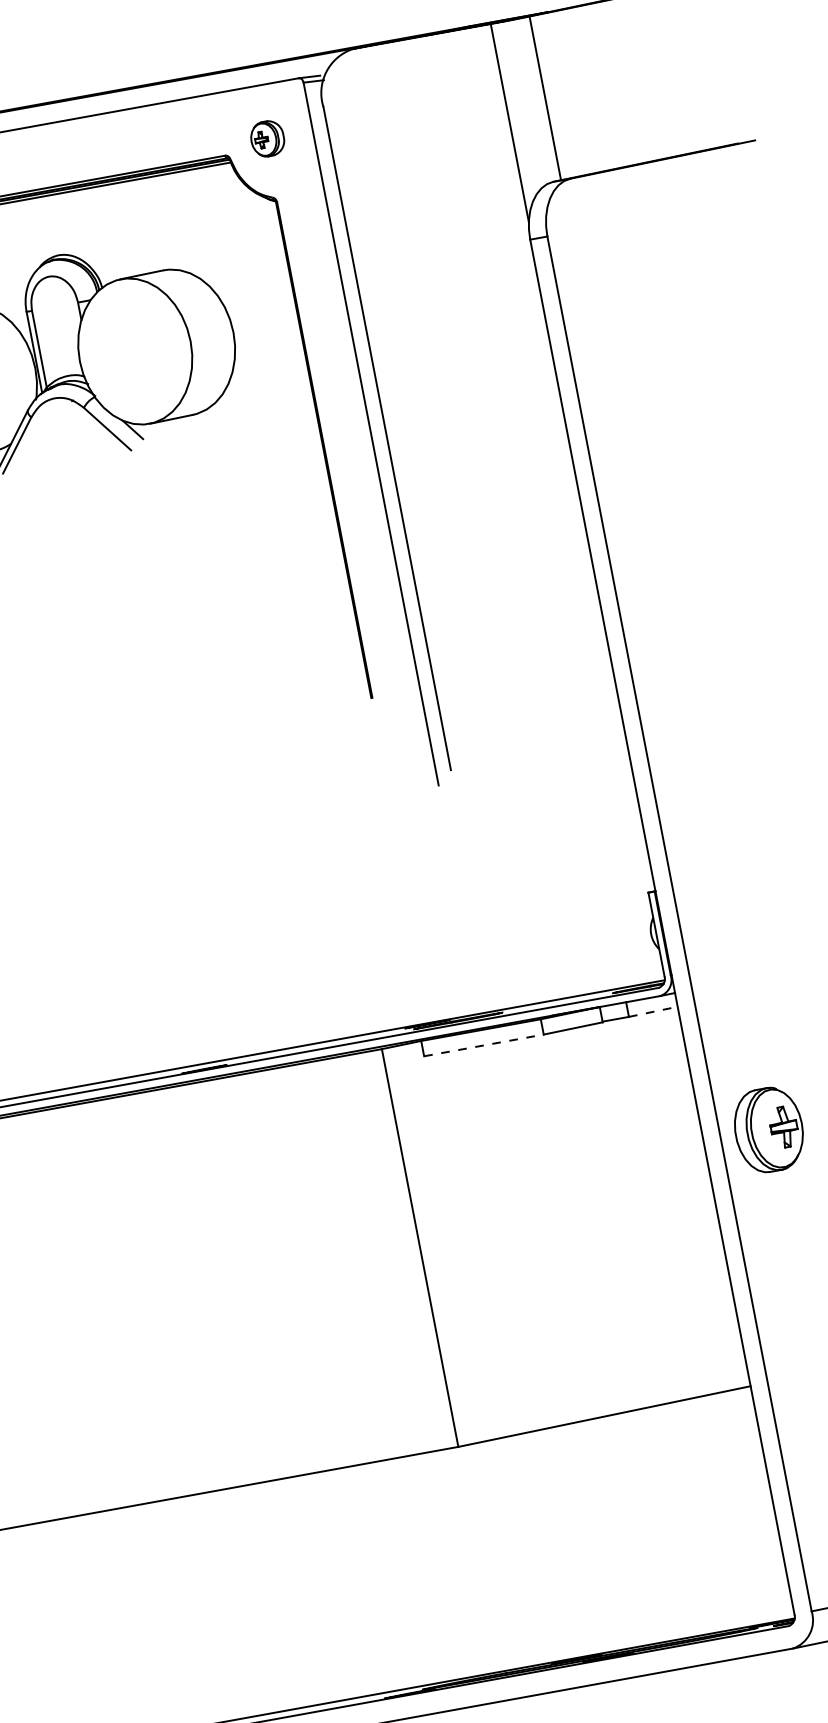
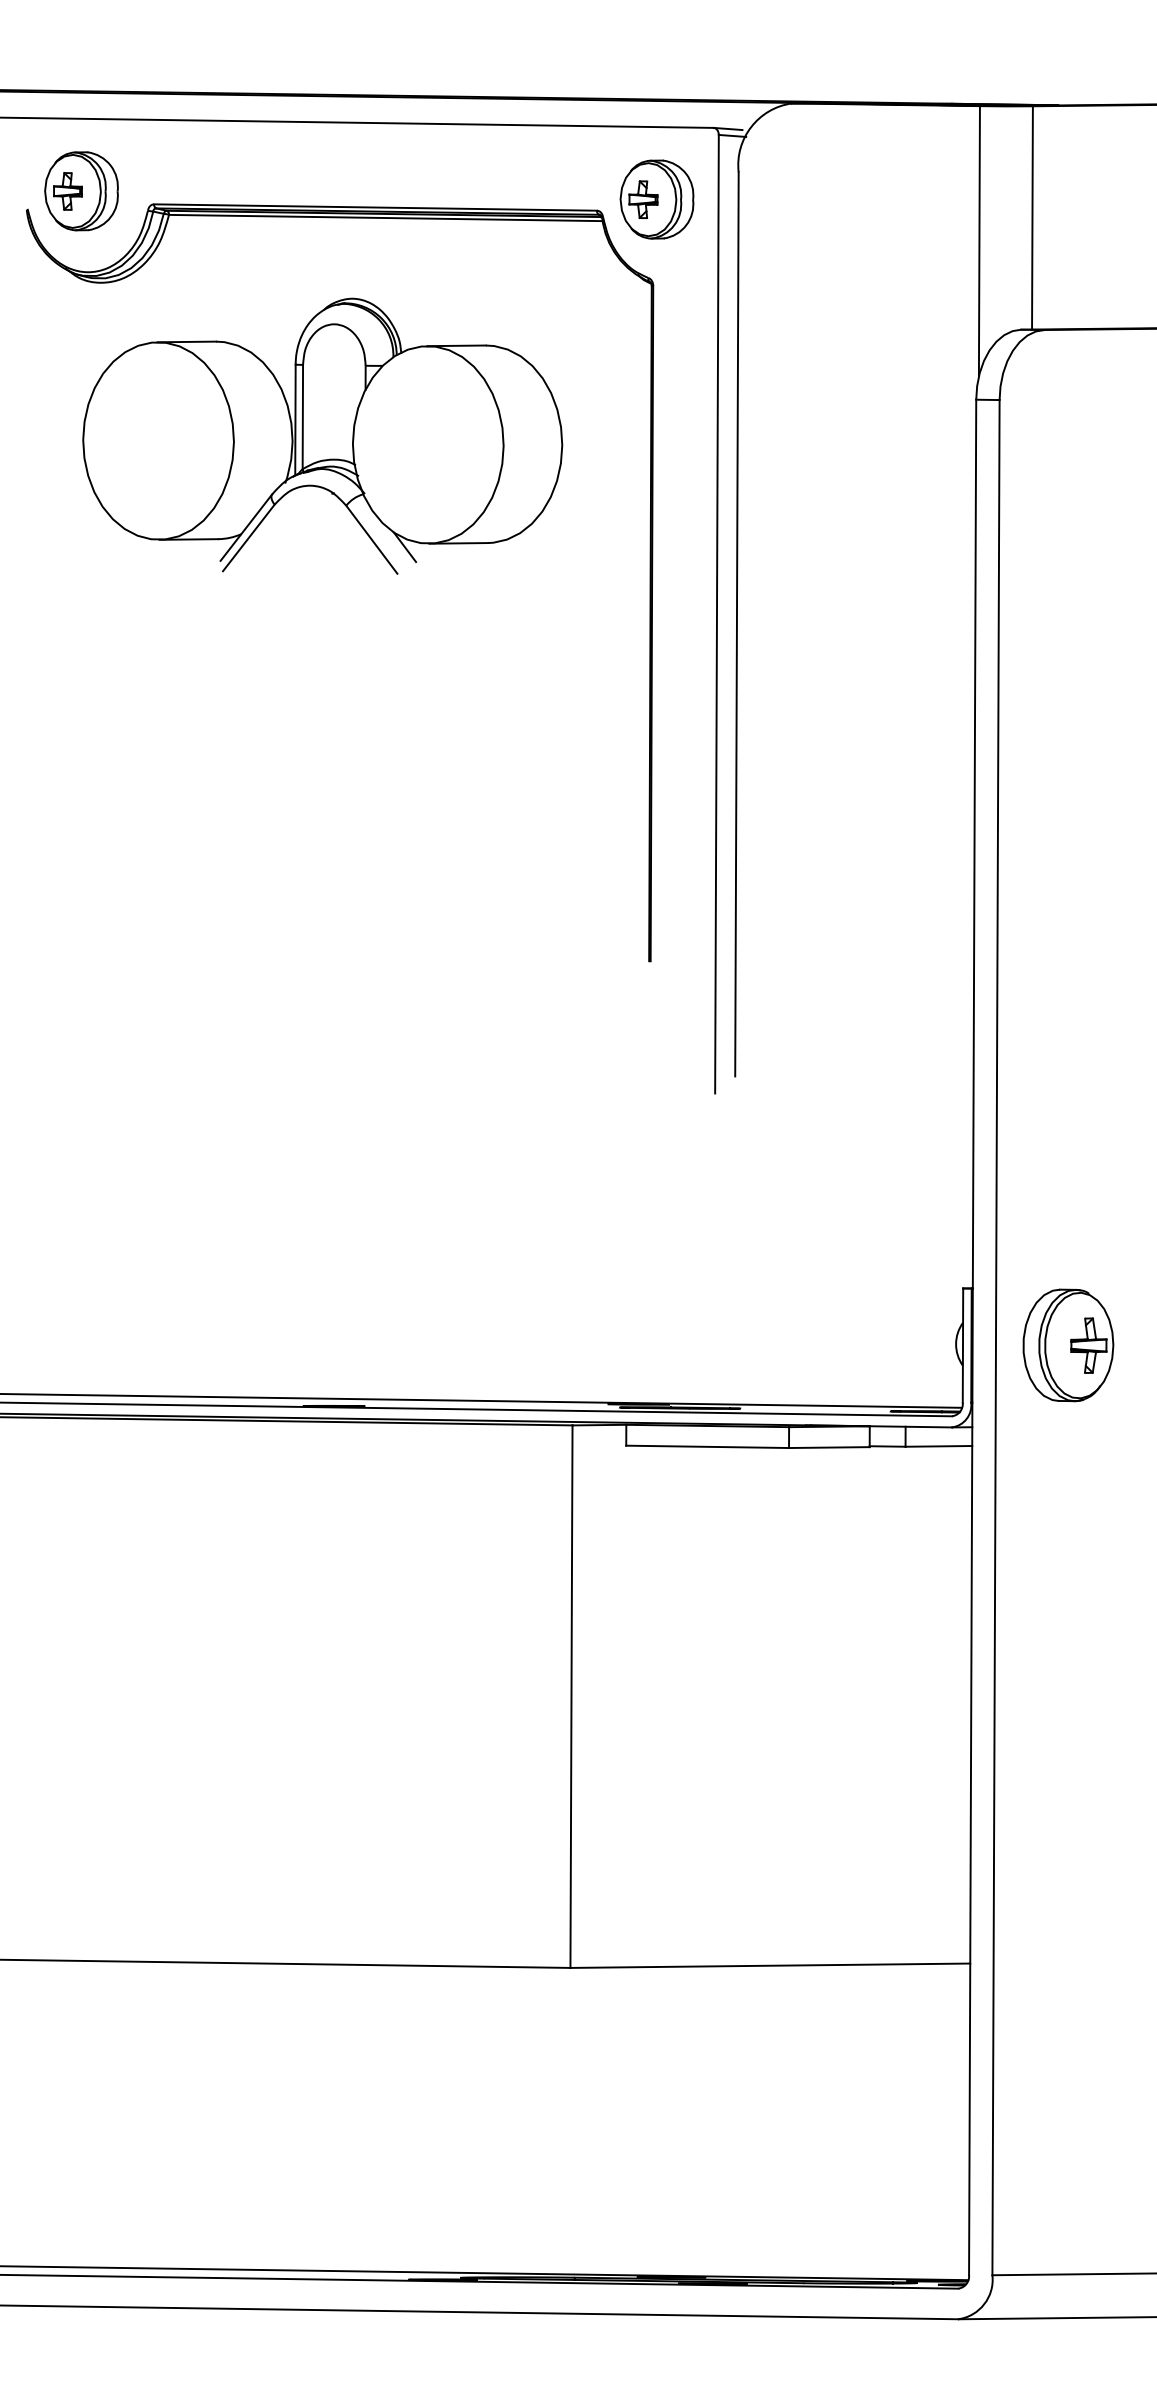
part: (267, 138) -> (656, 199), size x1.67
line: (653, 1011) -> (939, 1446), dashed -> solid
line: (484, 1045) -> (708, 1446), dashed -> solid
part: (769, 1129) -> (1068, 1345), moved

